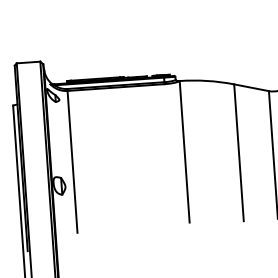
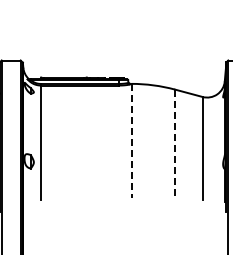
line: (184, 152) -> (131, 141), solid -> dashed
line: (239, 153) -> (175, 145), solid -> dashed

